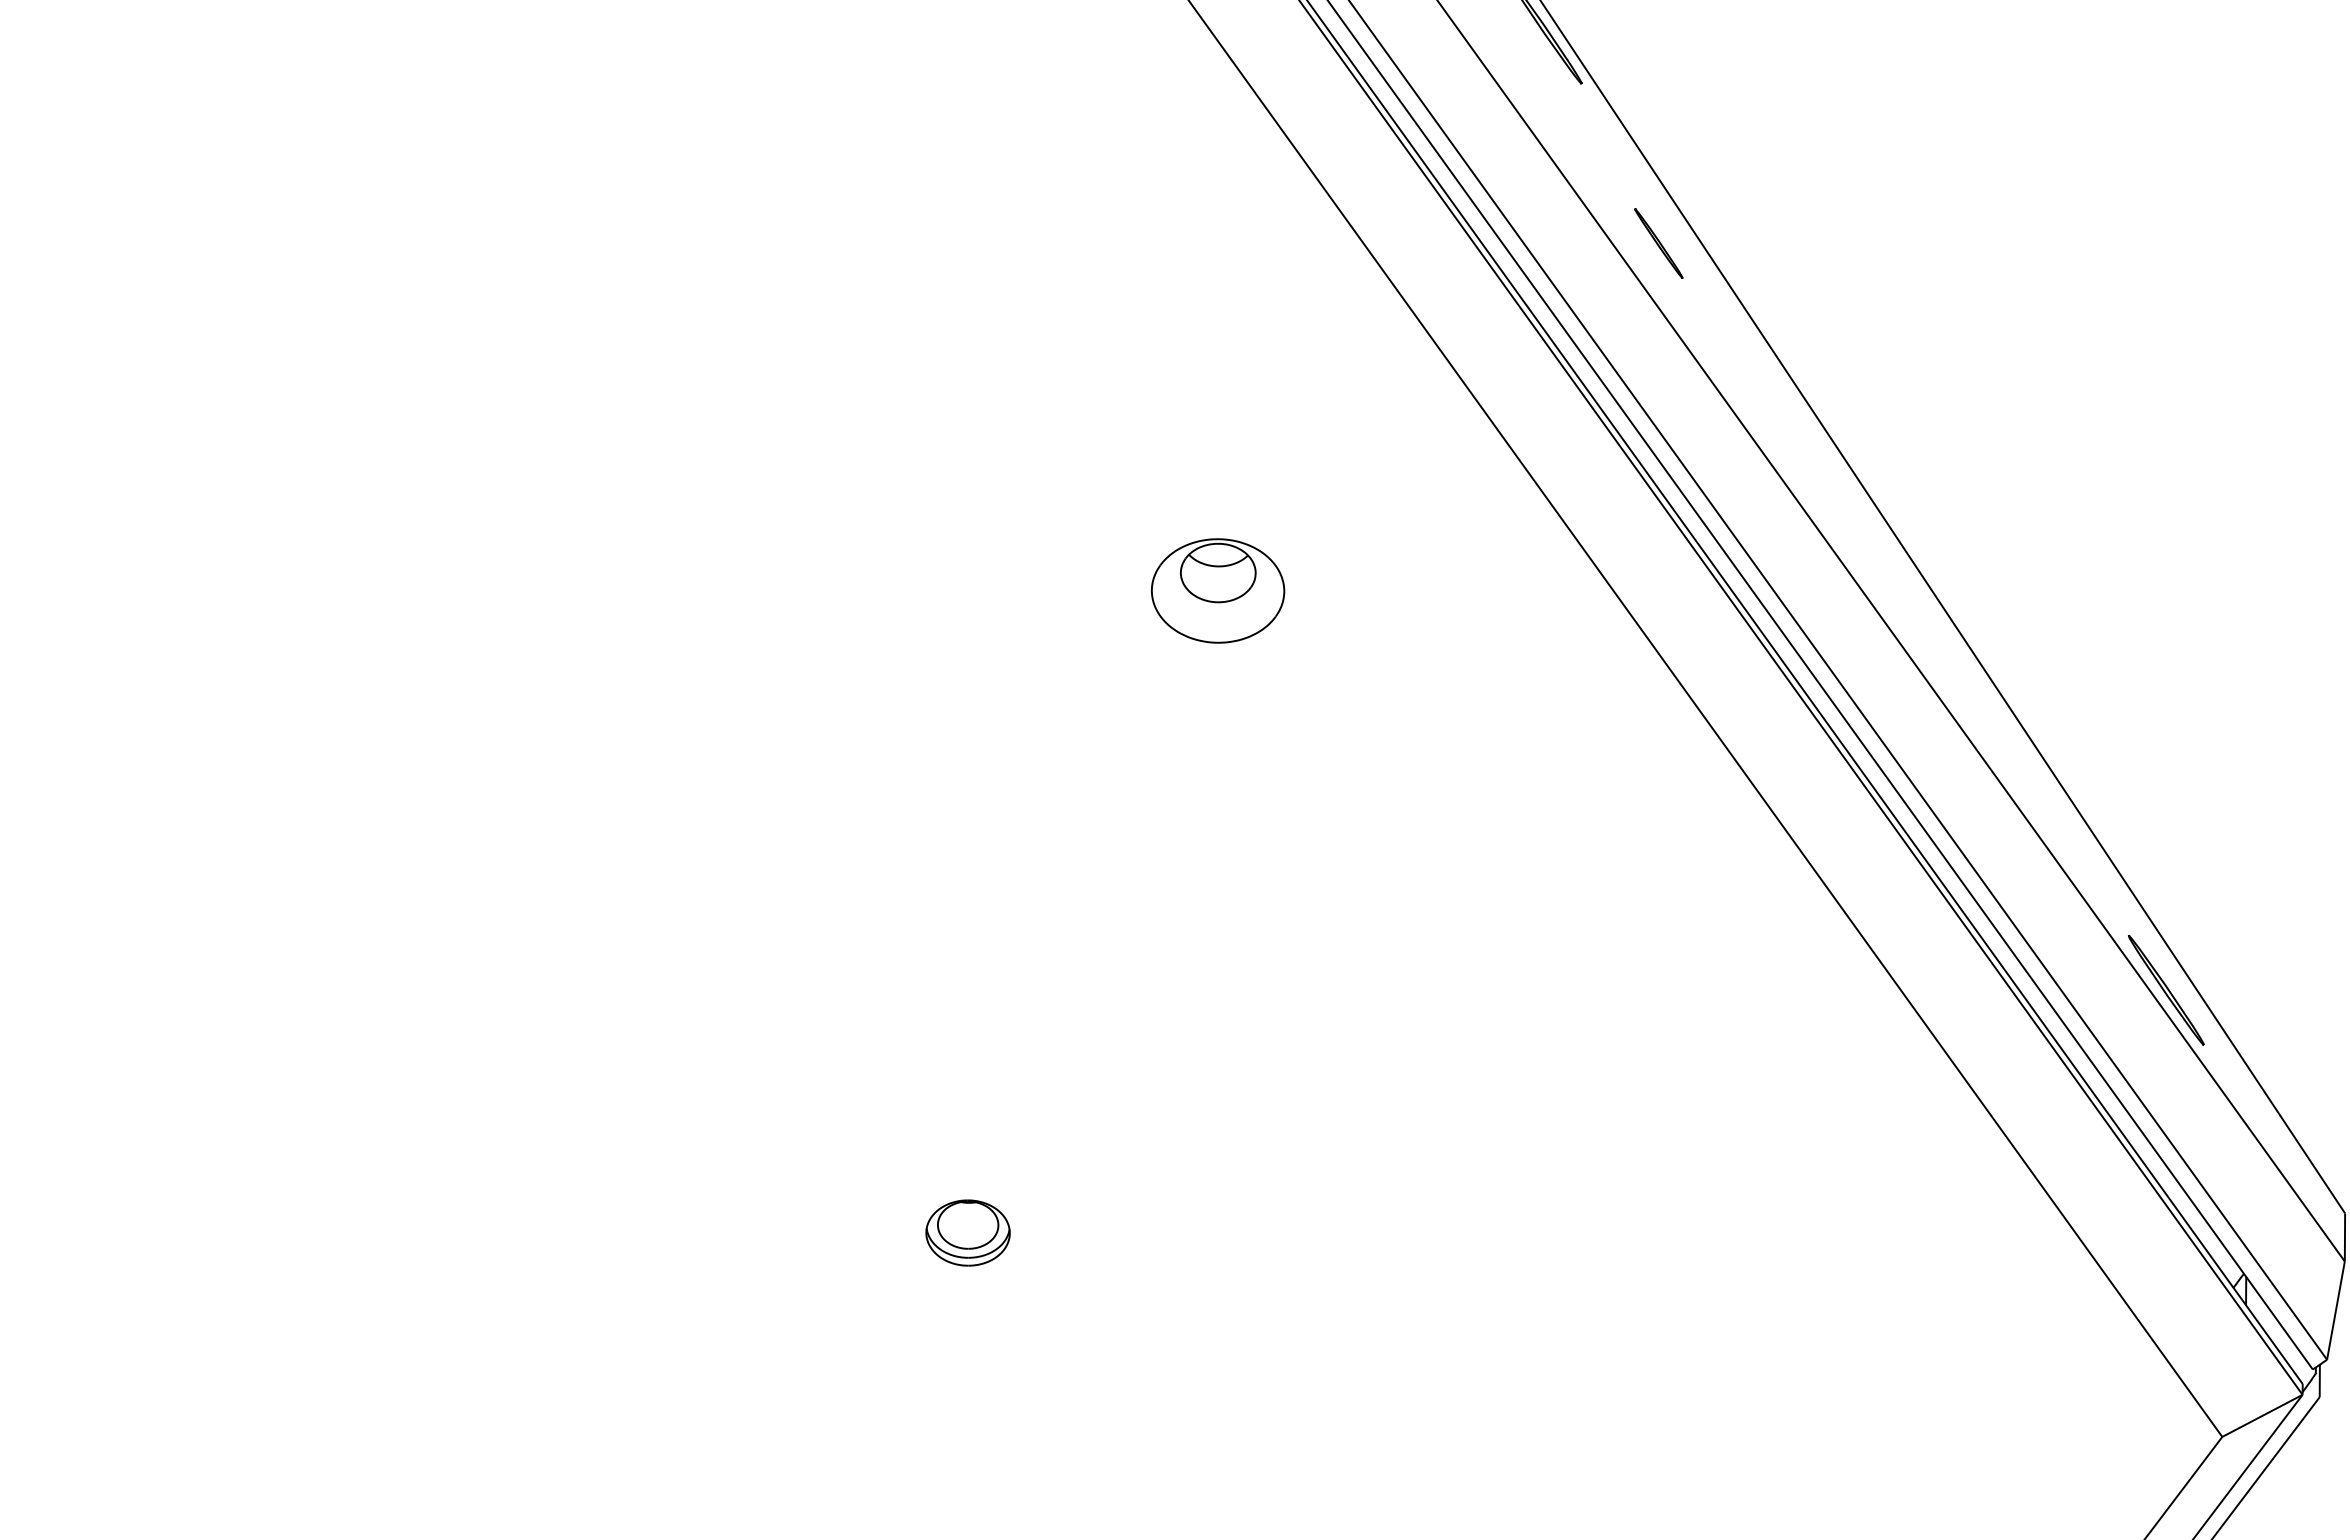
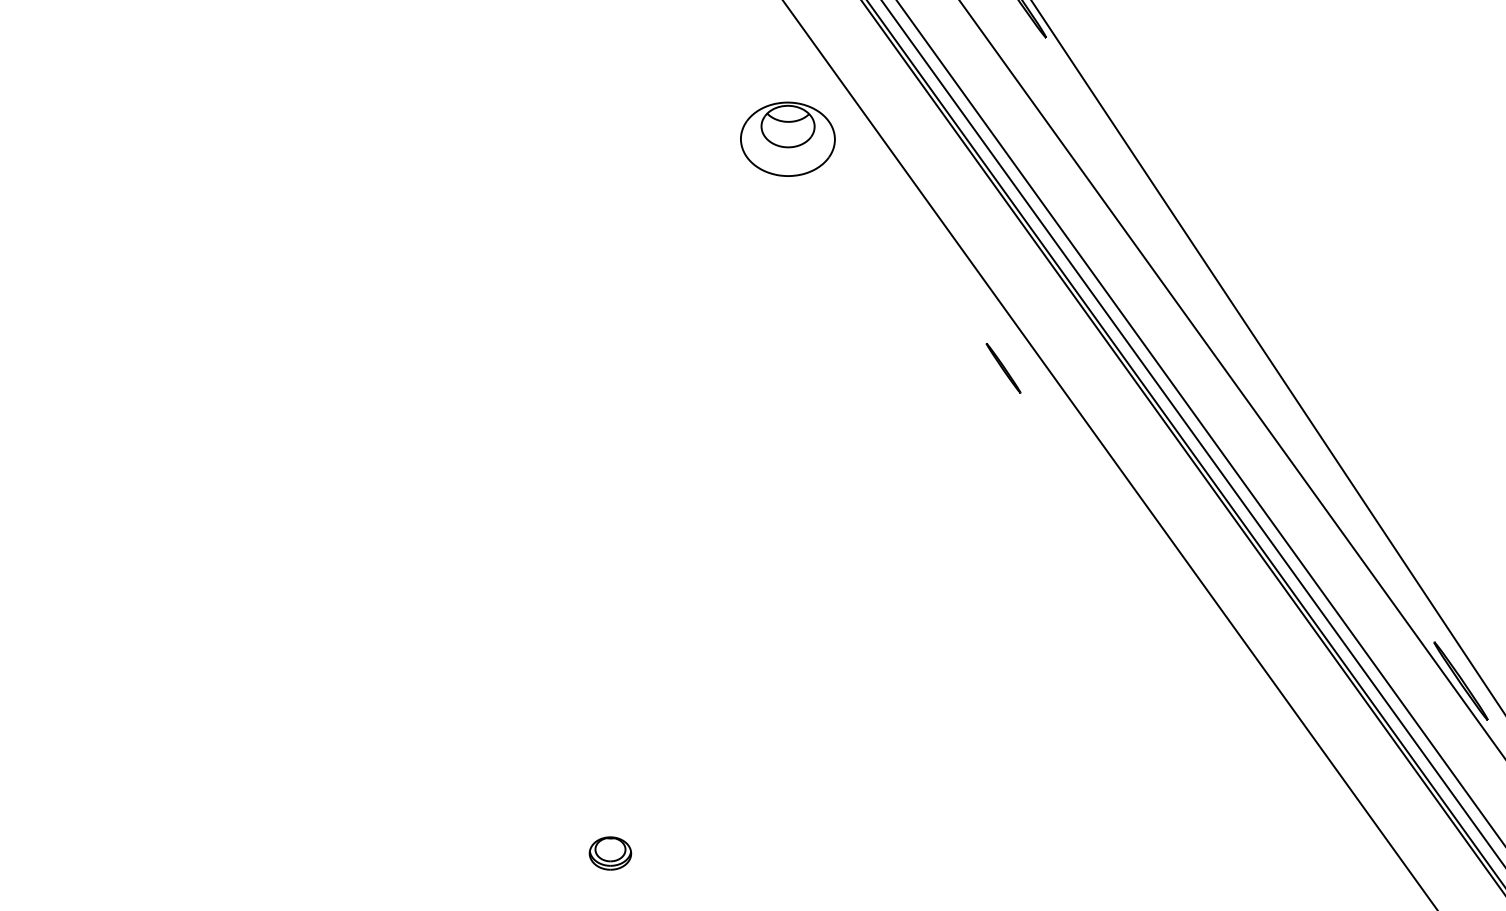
part: (1658, 243) -> (1003, 368), moved
part: (1218, 590) -> (788, 138), moved
part: (967, 1232) -> (610, 853), size x0.7

